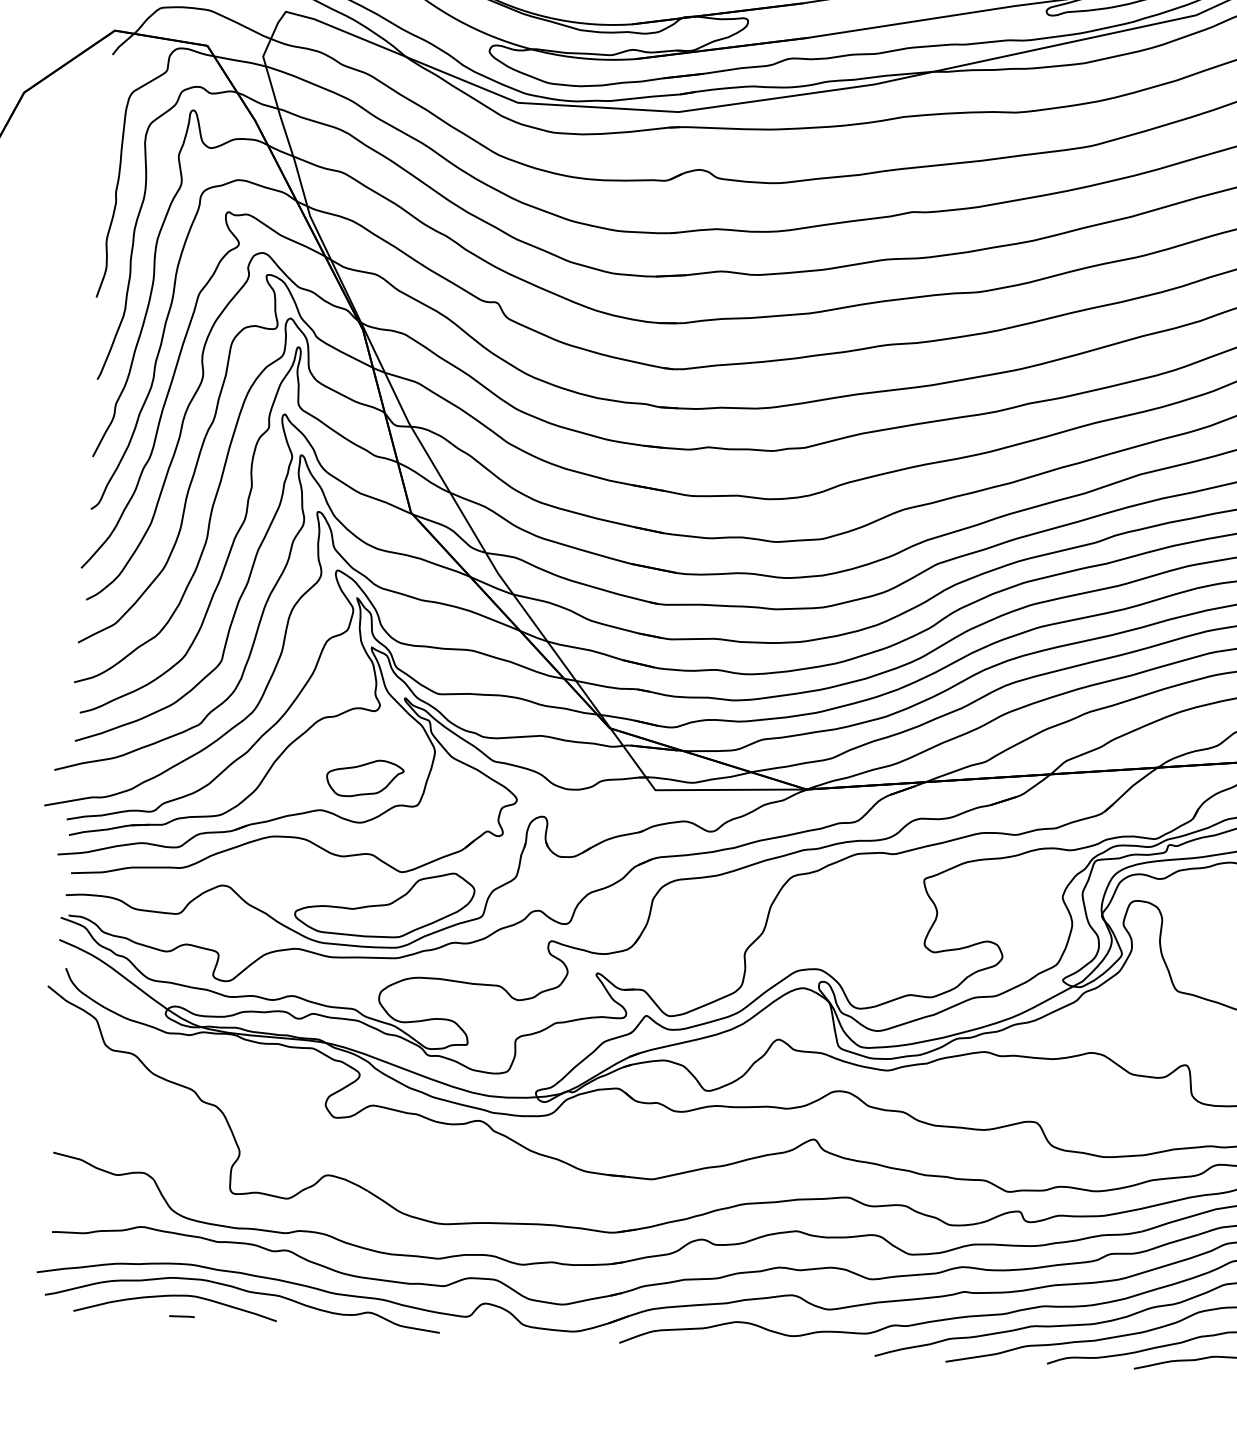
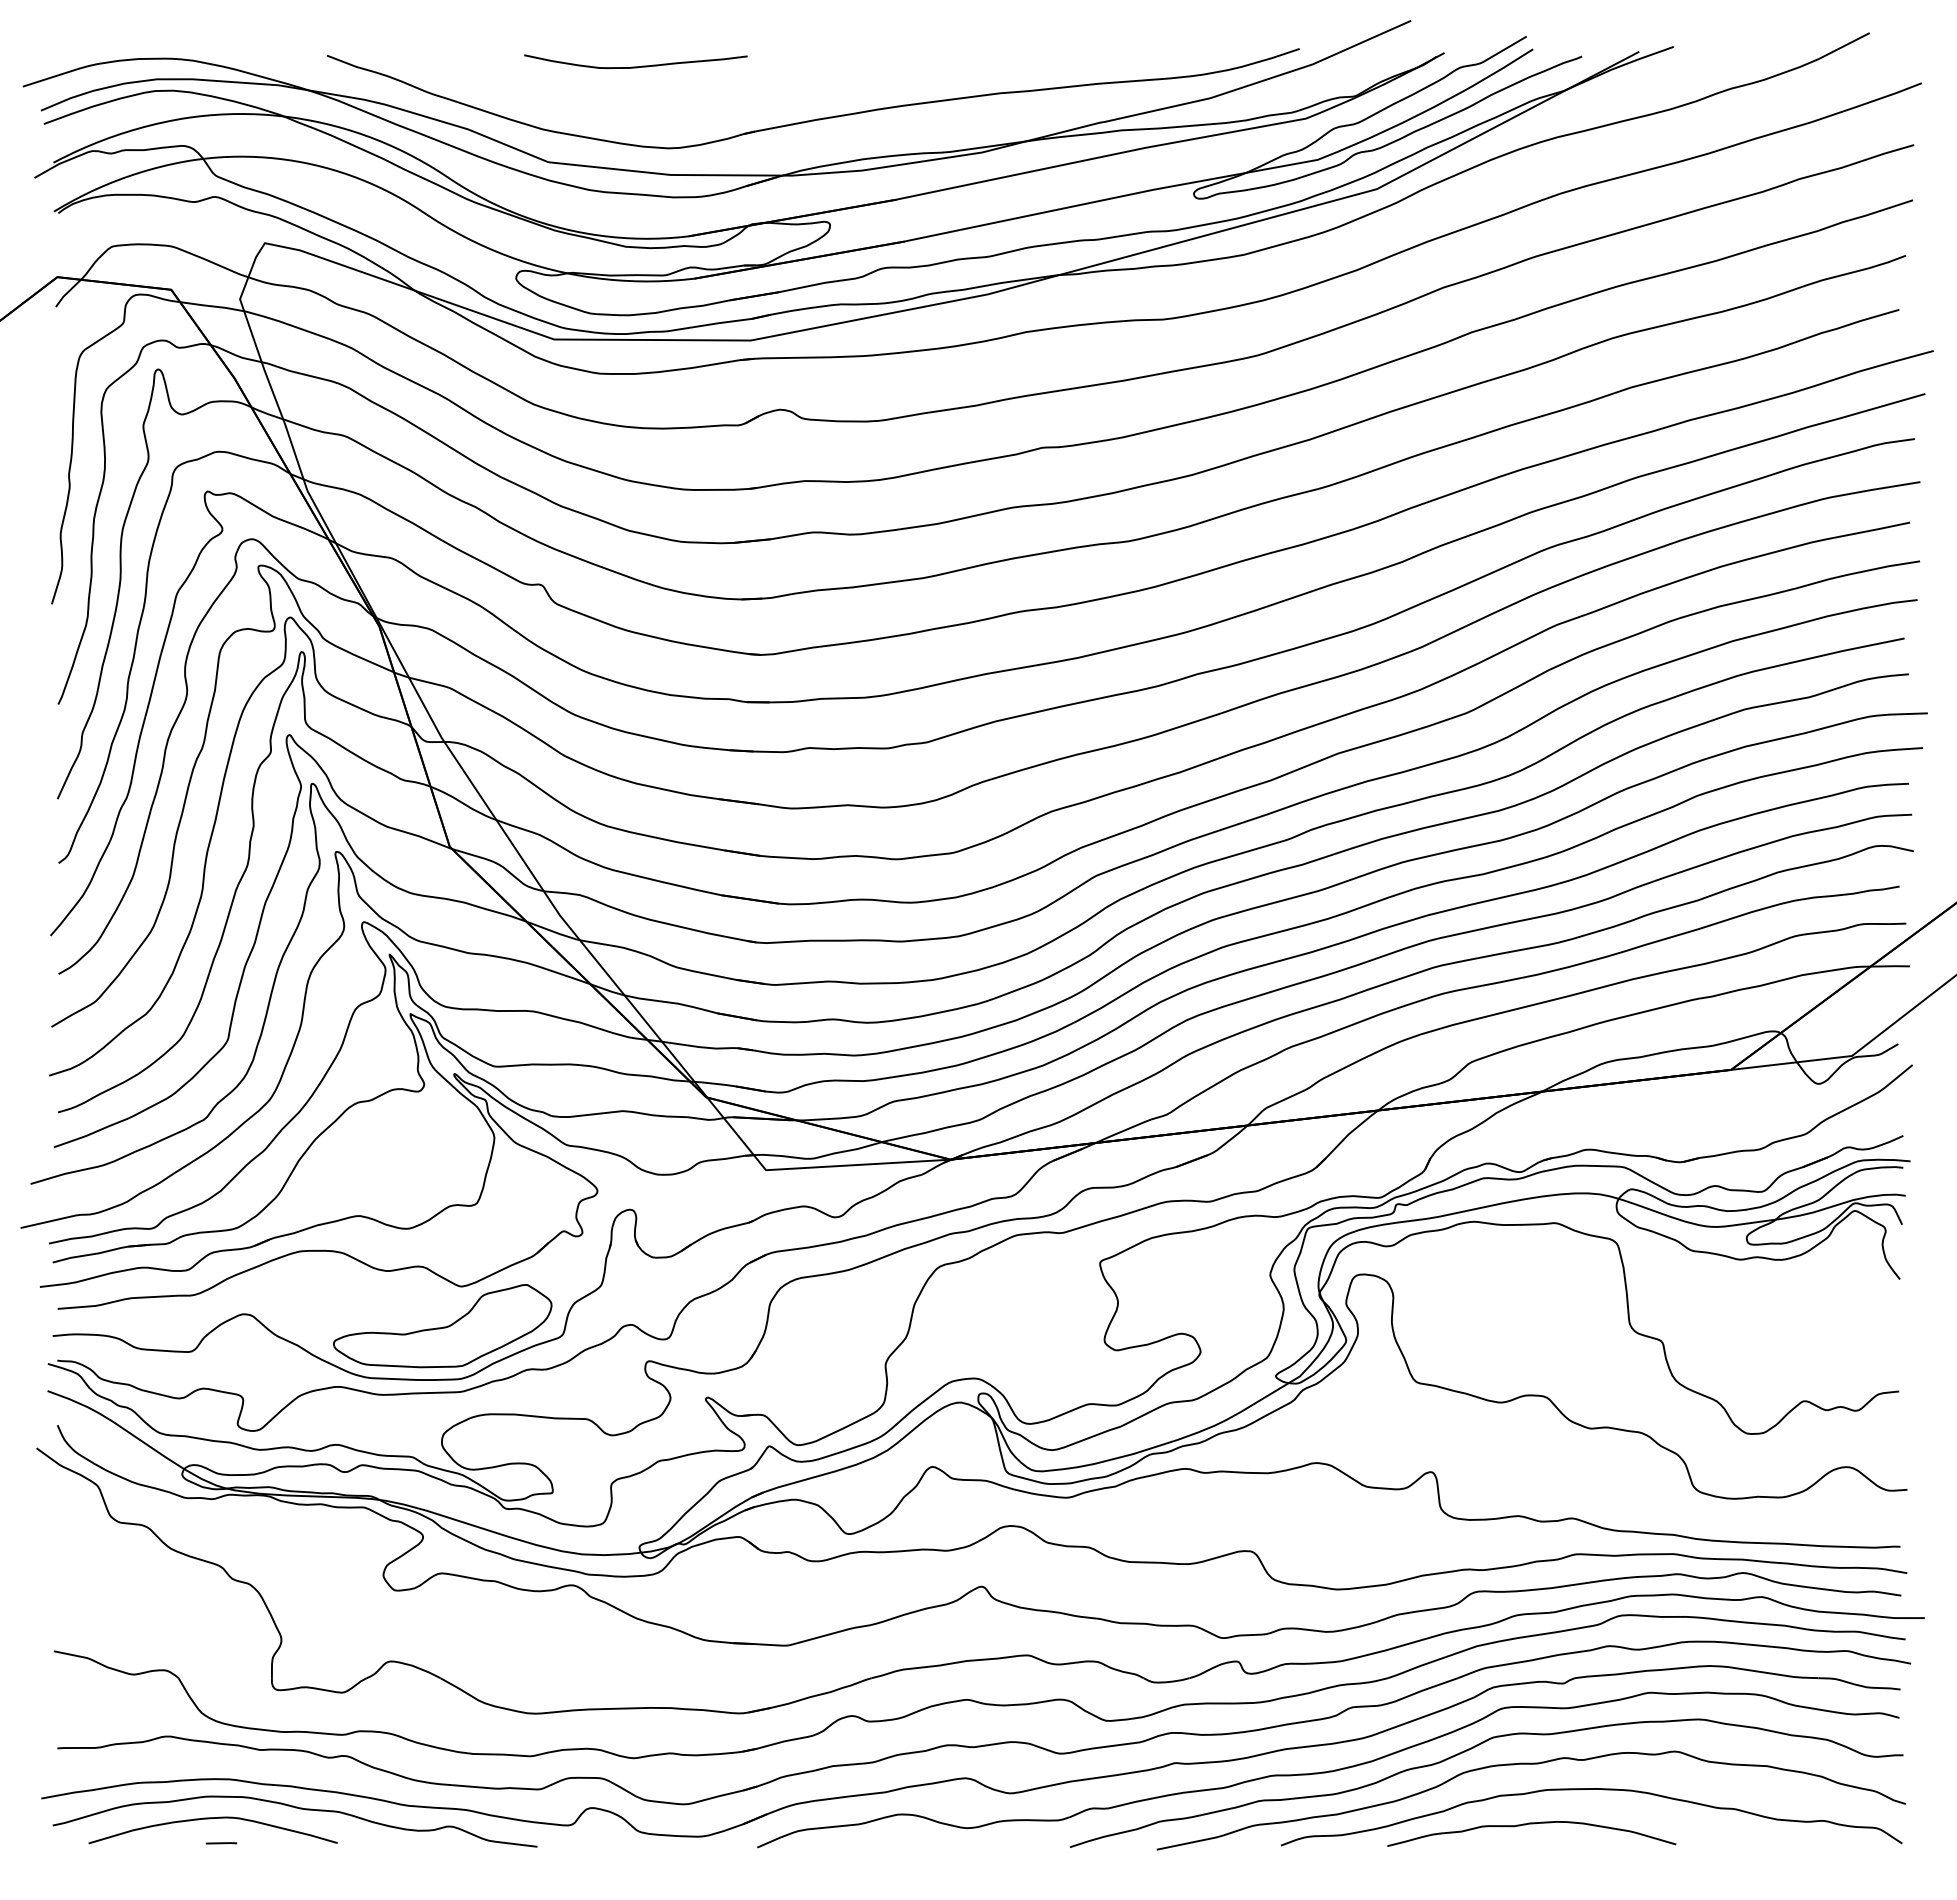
part: (364, 778) -> (410, 1174), removed

